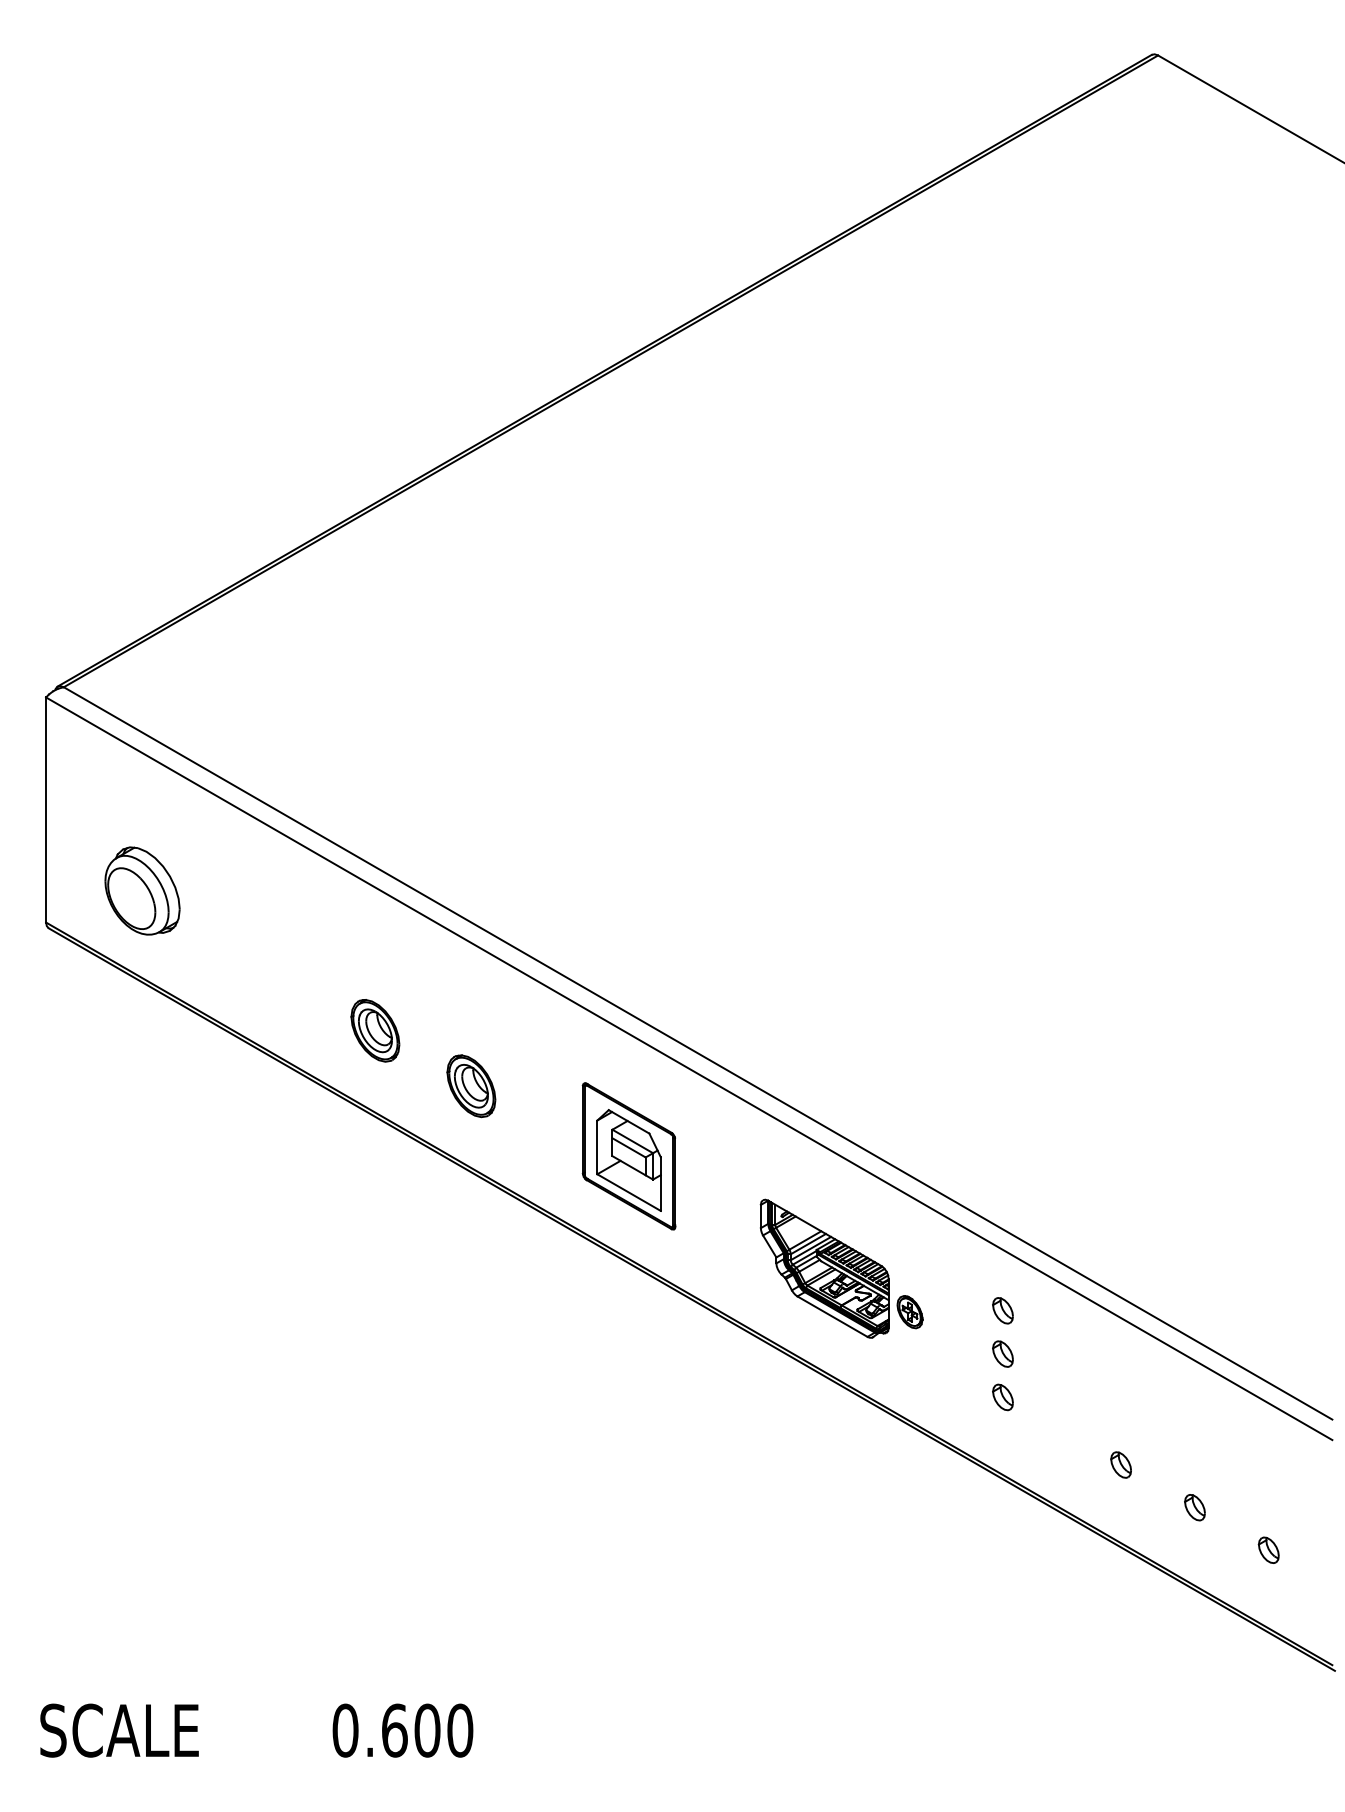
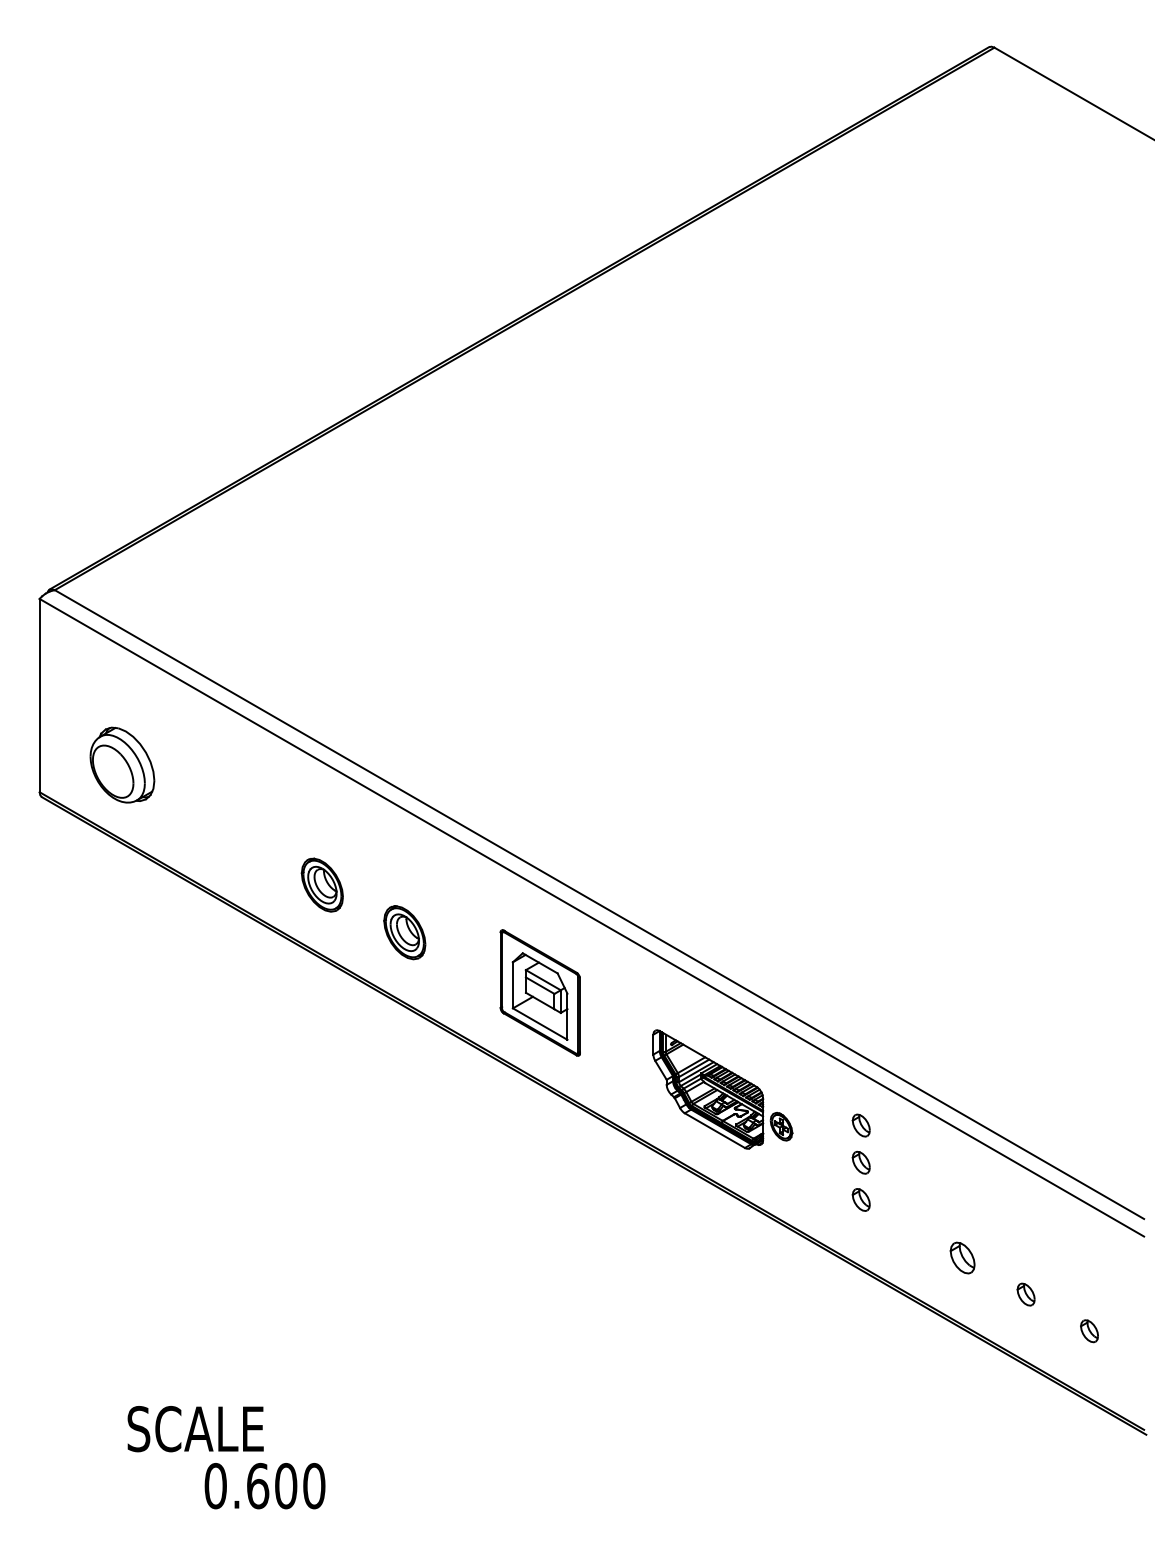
part: (1120, 1464) -> (962, 1257), size x1.4
text: (119, 1731) -> (195, 1429), moved
text: (402, 1731) -> (264, 1486), moved

